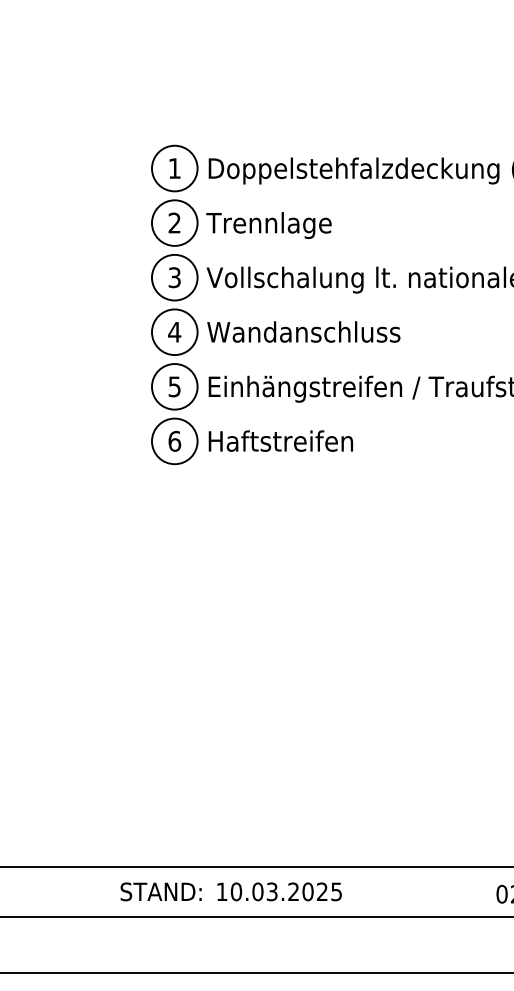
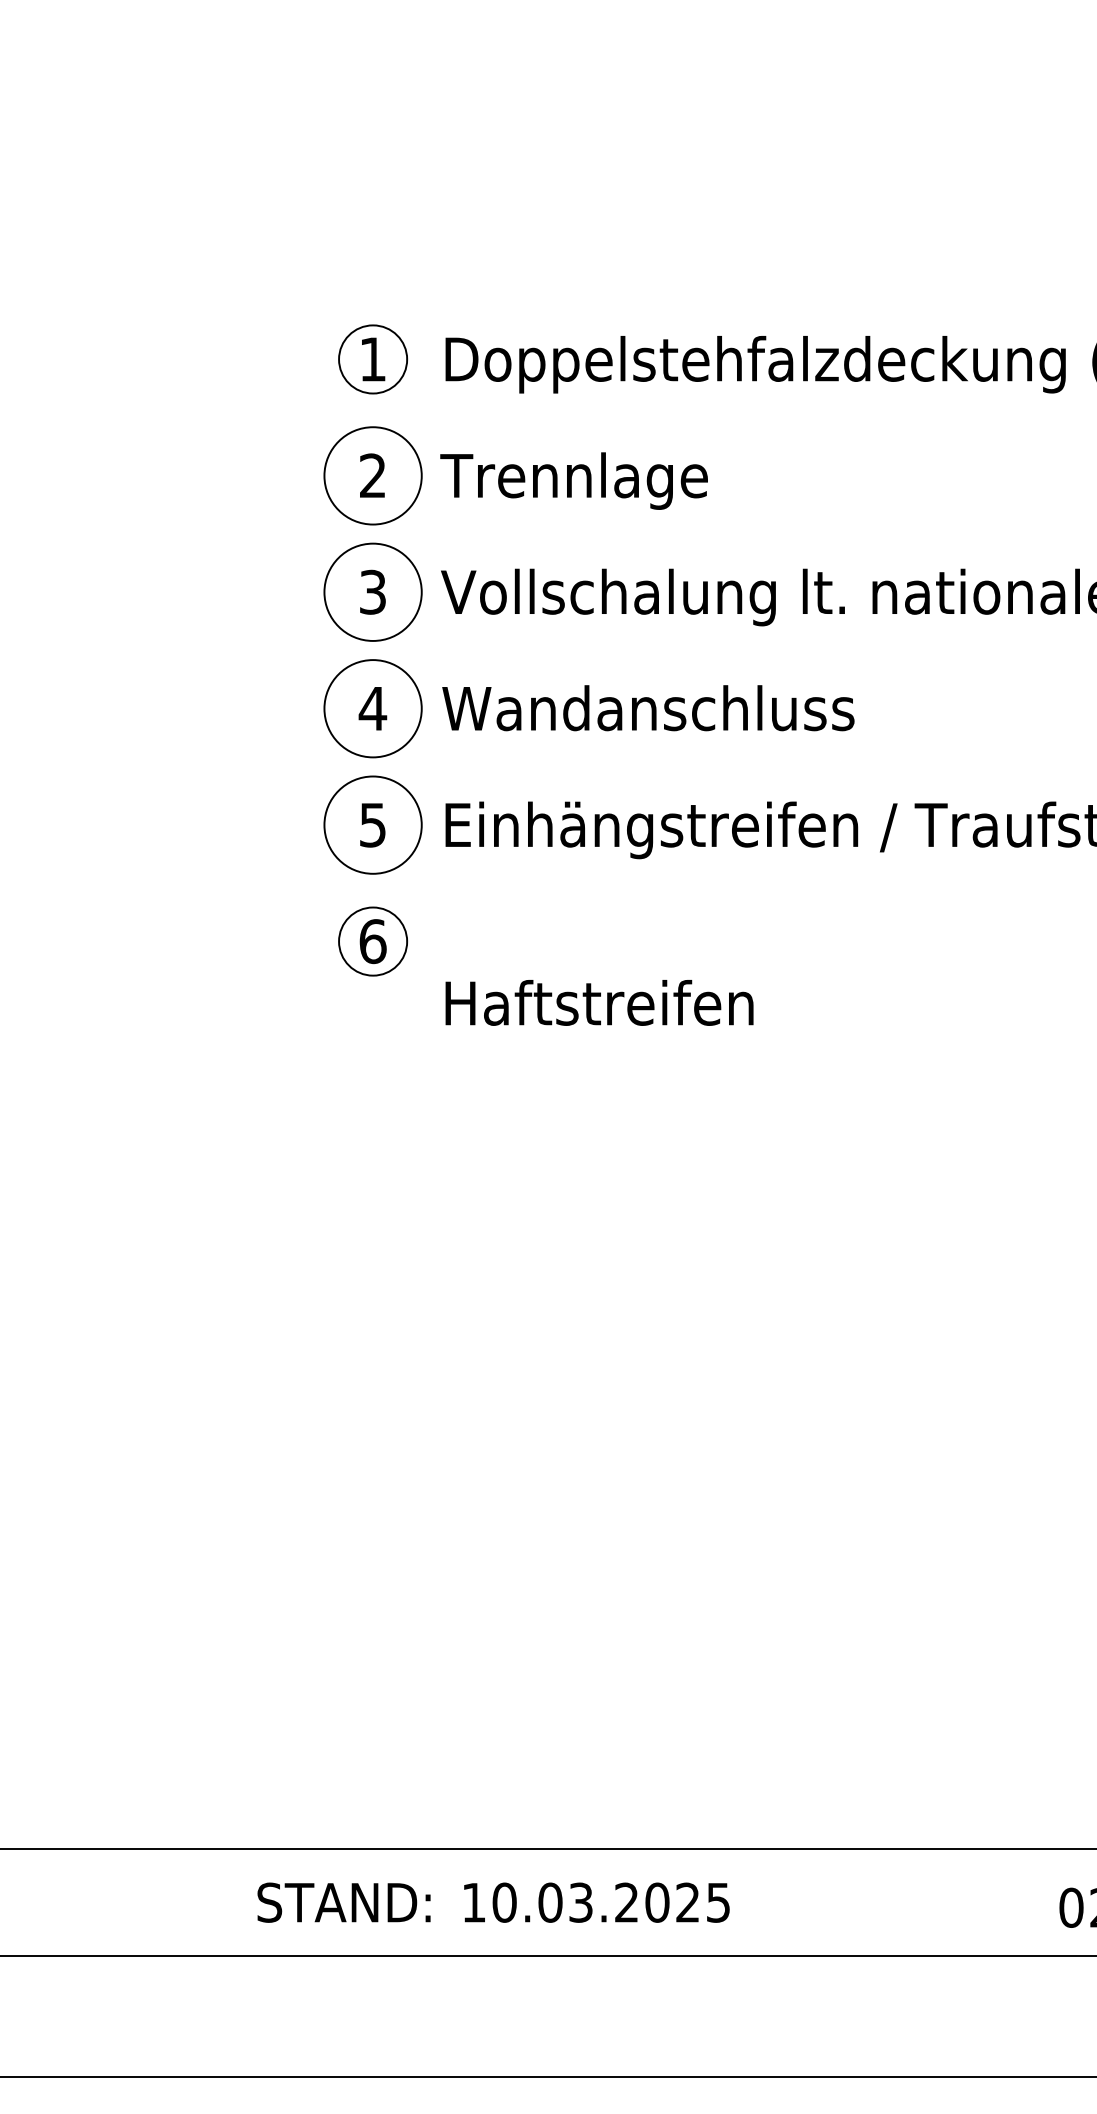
circle: (174, 168) -> (372, 359), size x0.7
text: (280, 440) -> (598, 1001), moved
circle: (174, 441) -> (372, 941), size x0.7

